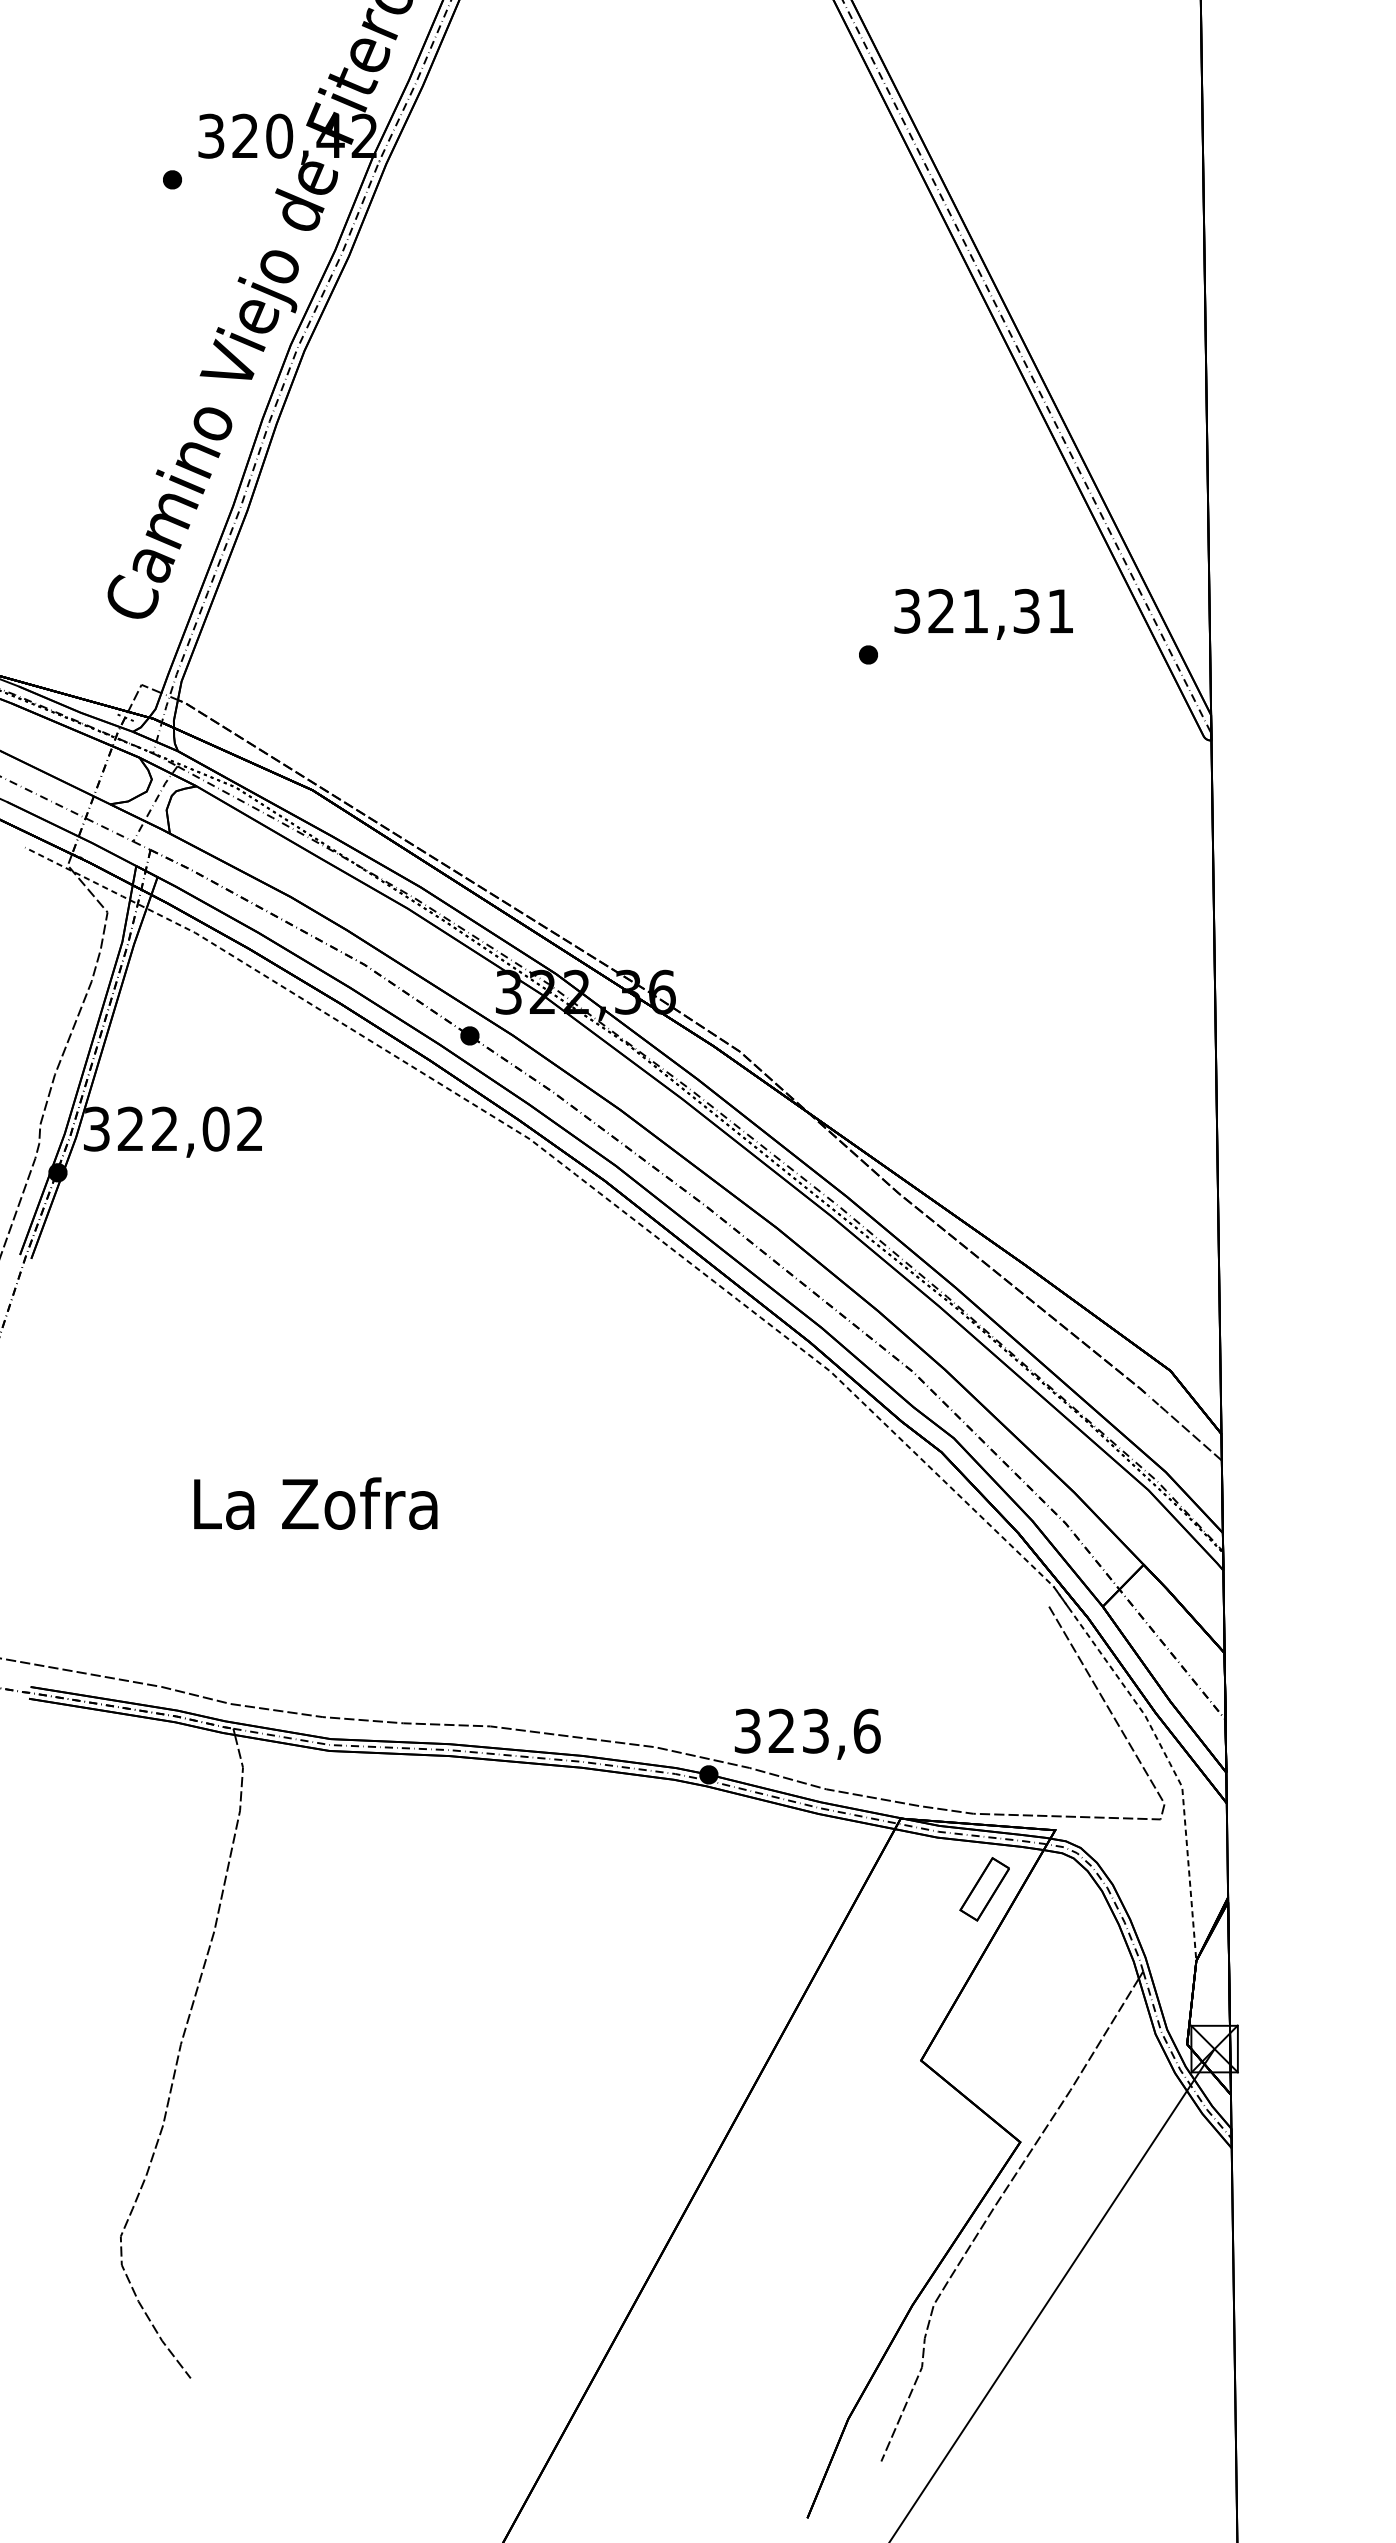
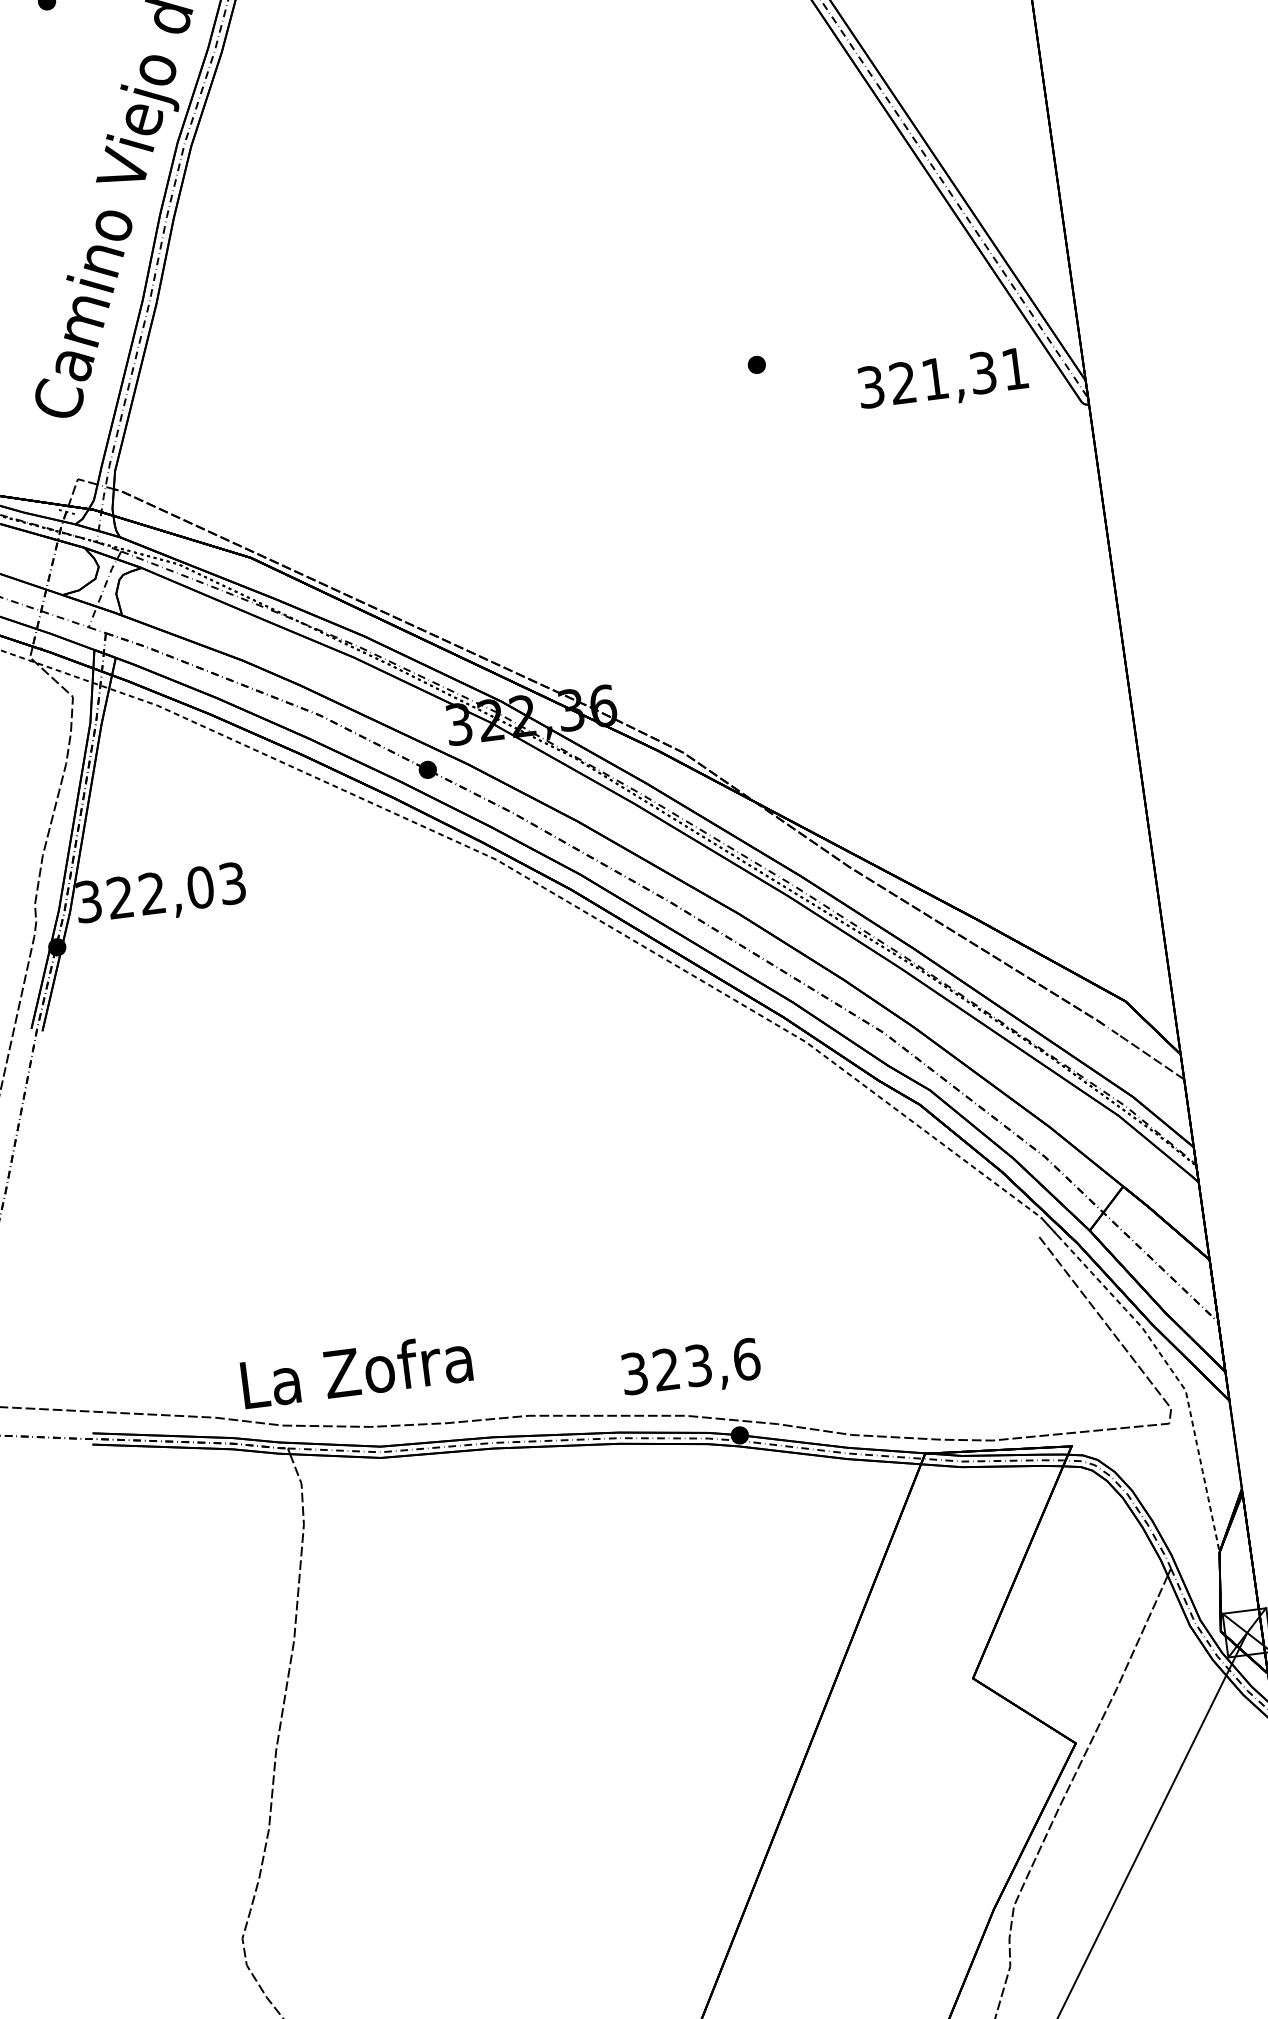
text: (983, 613) -> (942, 380), moved
text: (250, 1128) -> (232, 882), 322,02 -> 322,03
text: (315, 1503) -> (356, 1370), moved
text: (807, 1733) -> (691, 1368), moved
part: (984, 1889) -> (1012, 1510), removed

